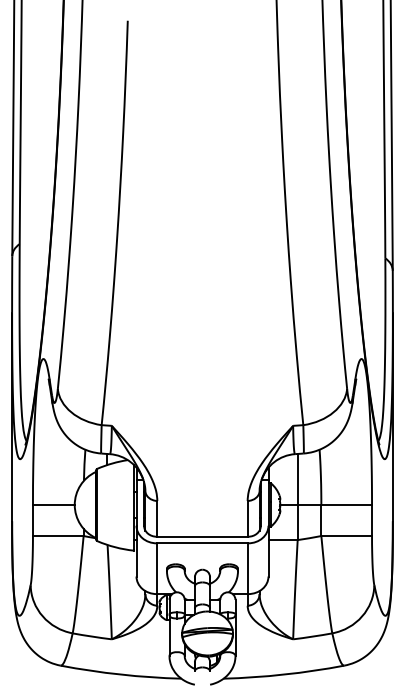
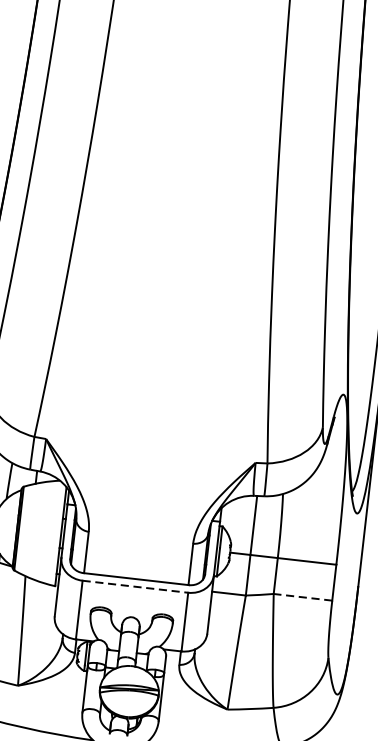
line: (346, 536) -> (302, 597), solid -> dashed
line: (202, 543) -> (135, 586), solid -> dashed

